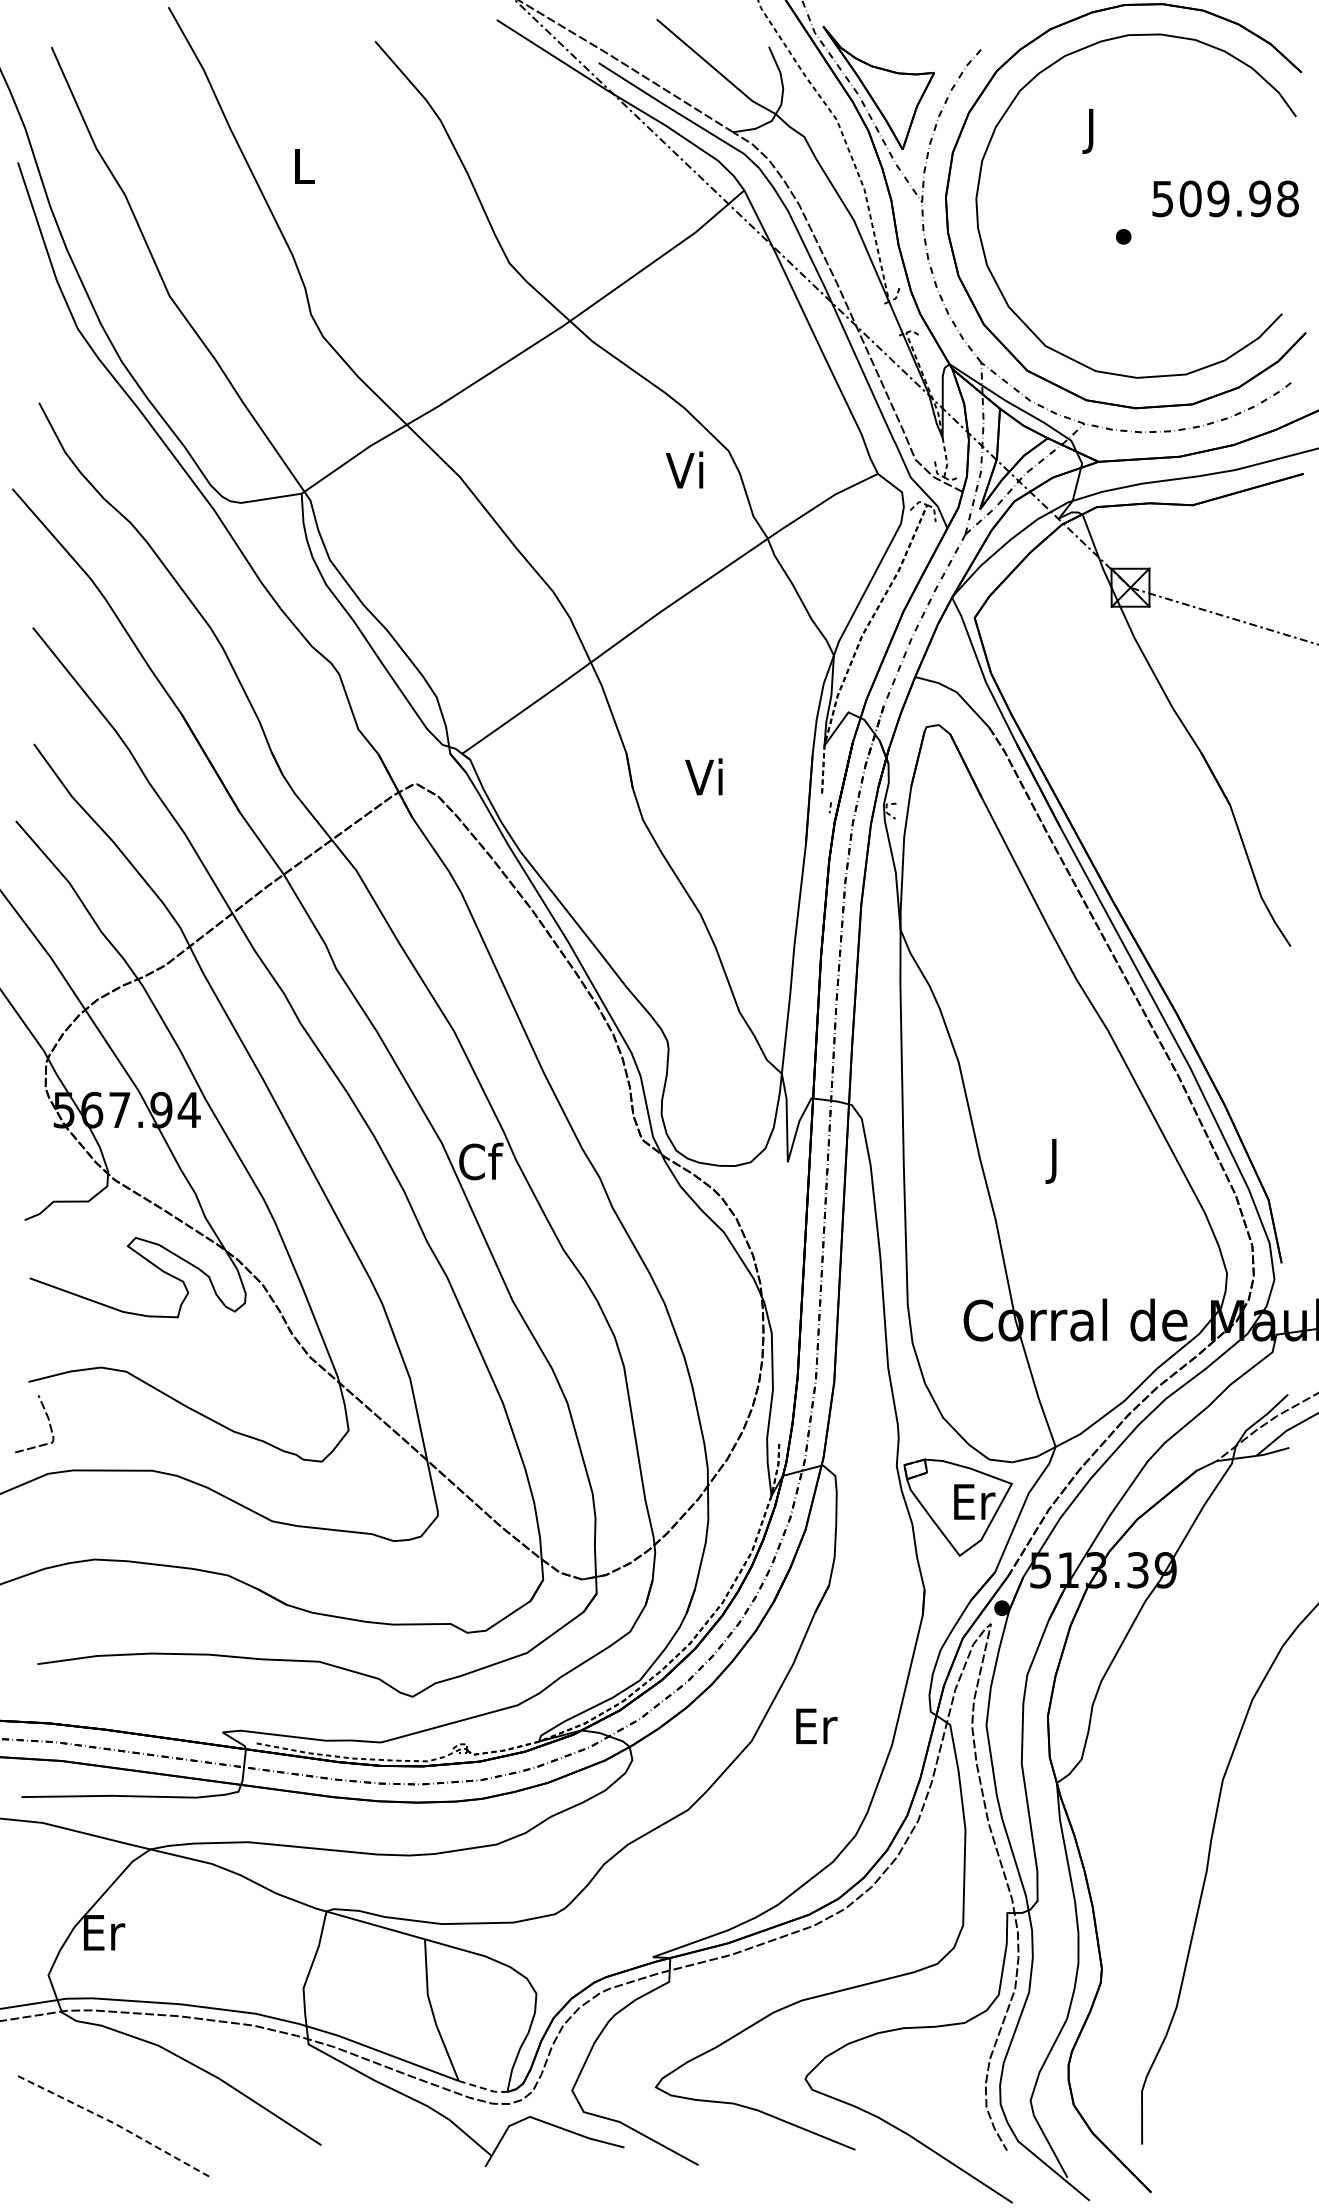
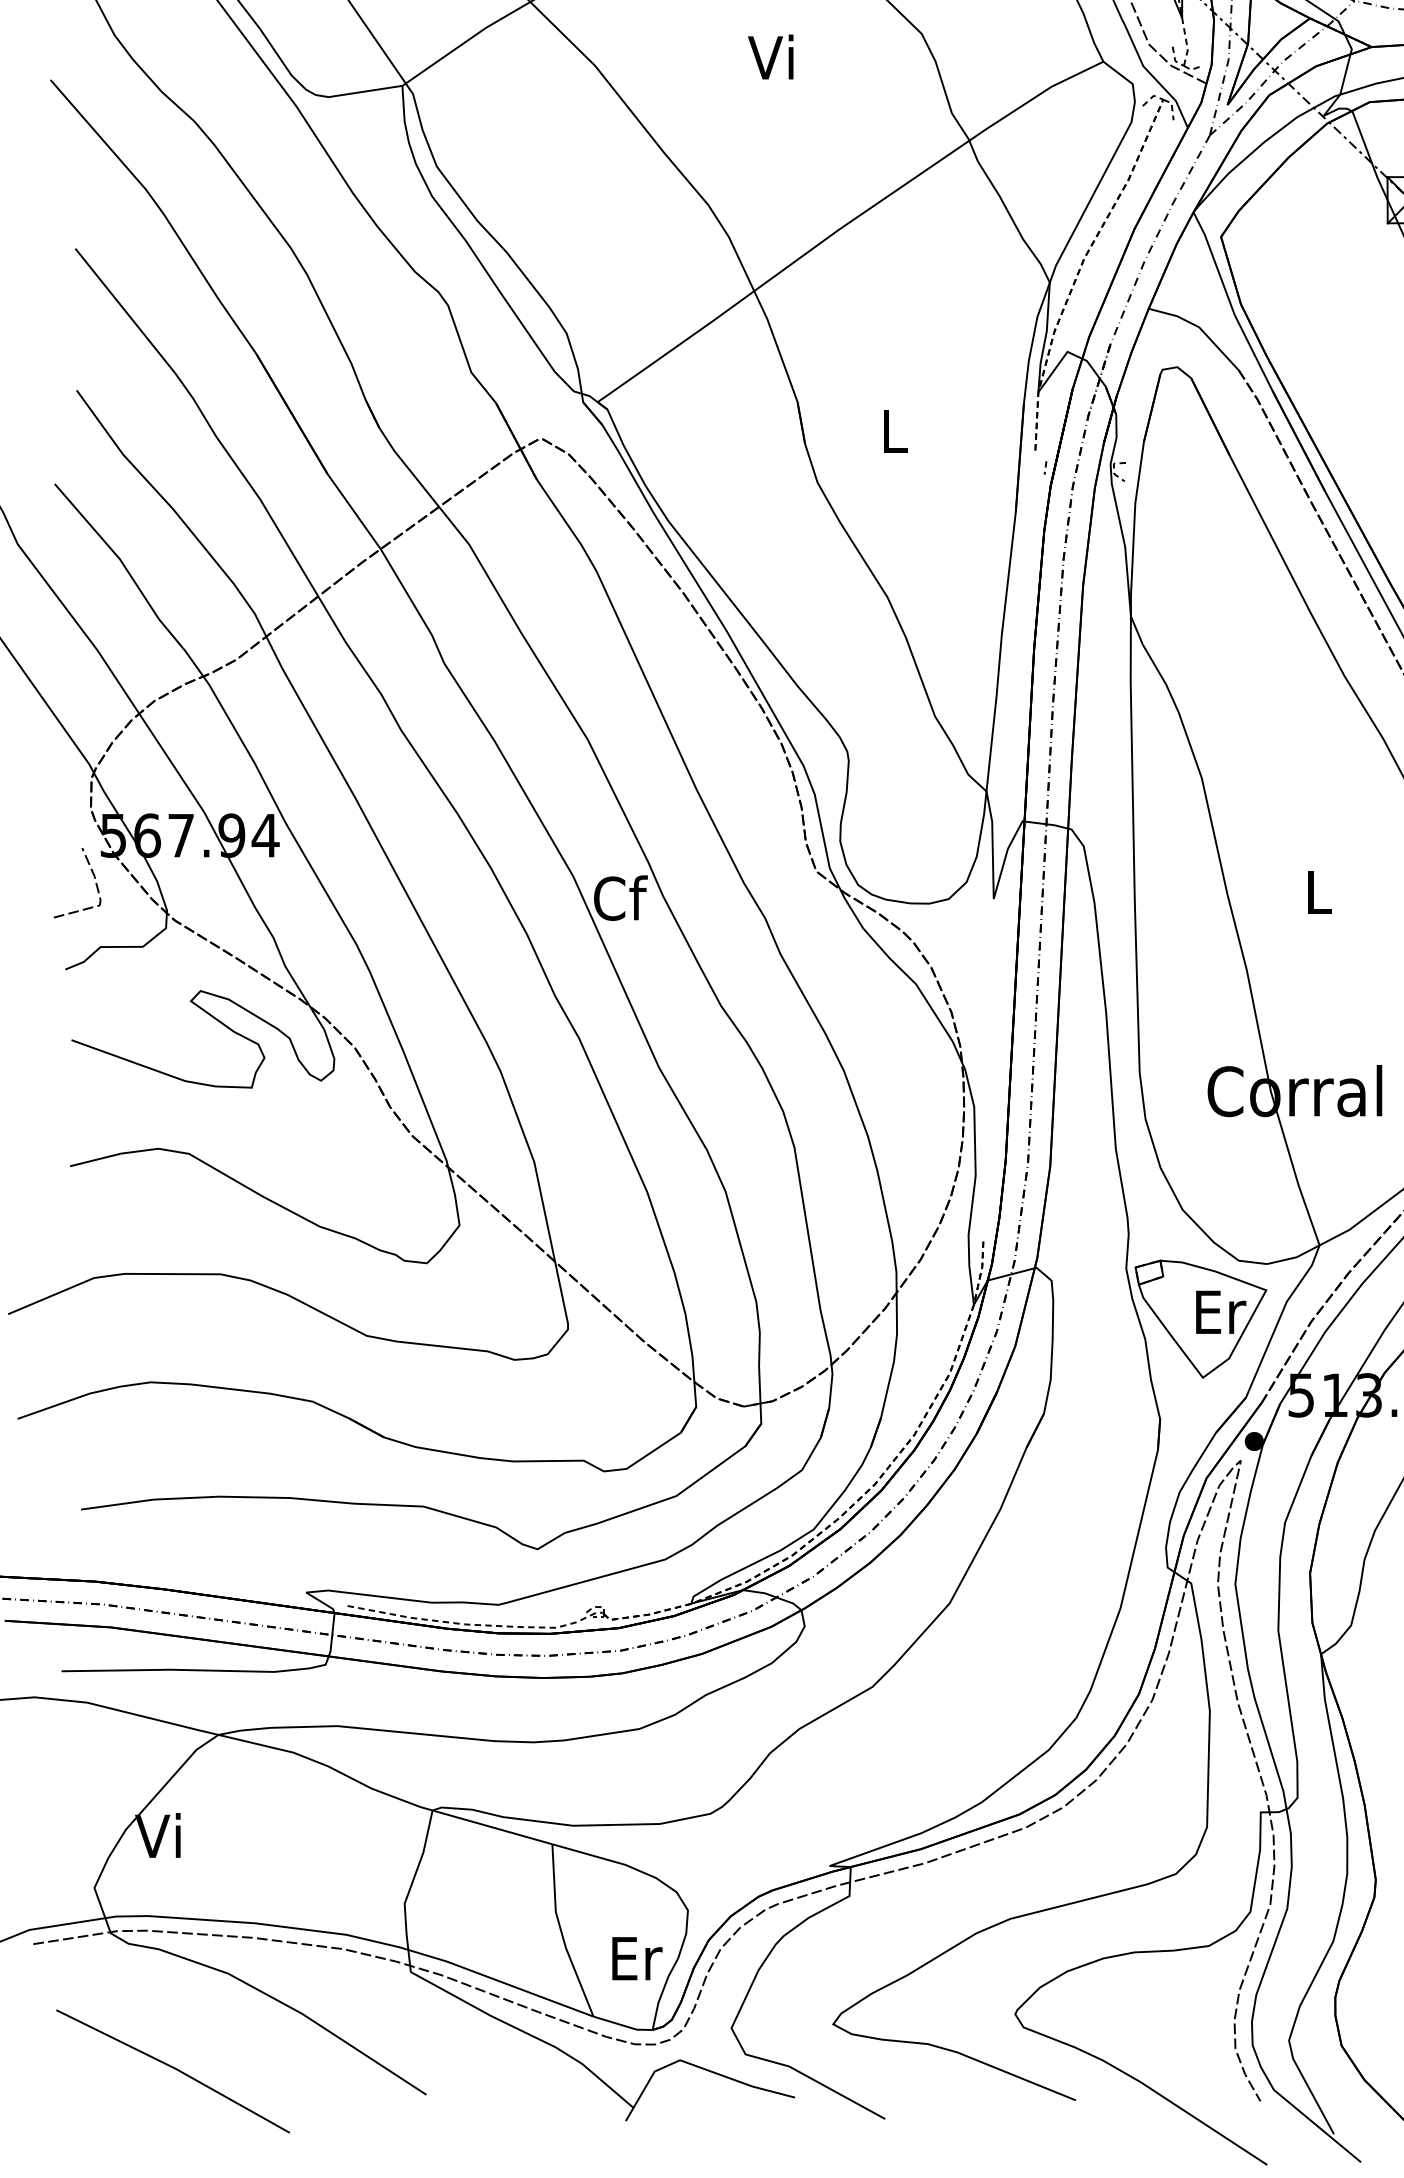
text: (684, 469) -> (770, 56), moved
text: (703, 776) -> (891, 429), Vi -> L
text: (1055, 1160) -> (1319, 896), J -> L
line: (47, 1419) -> (93, 877), moved
text: (816, 1725) -> (636, 1957), moved
text: (103, 1931) -> (161, 1834), Er -> Vi
line: (483, 2088) -> (623, 2025), dashed -> solid
line: (114, 2123) -> (174, 2068), dashed -> solid

